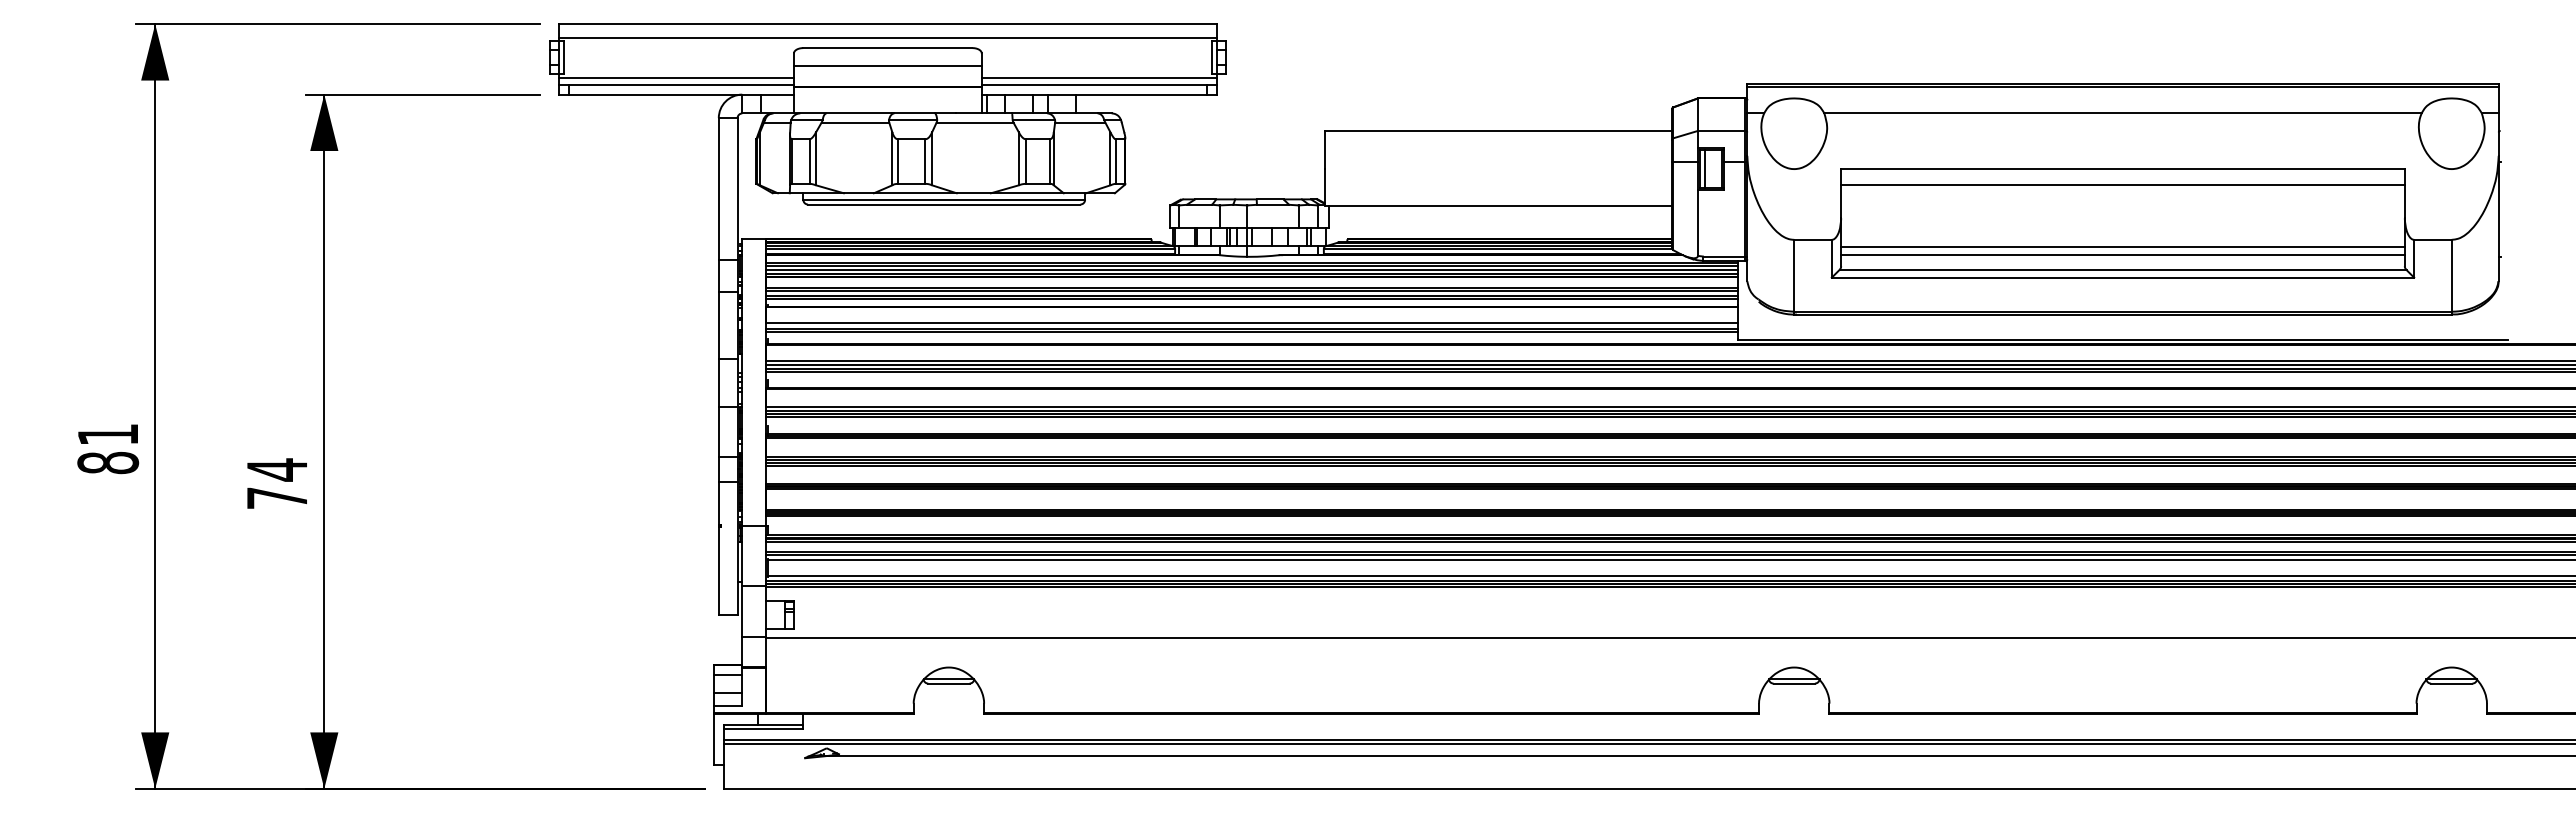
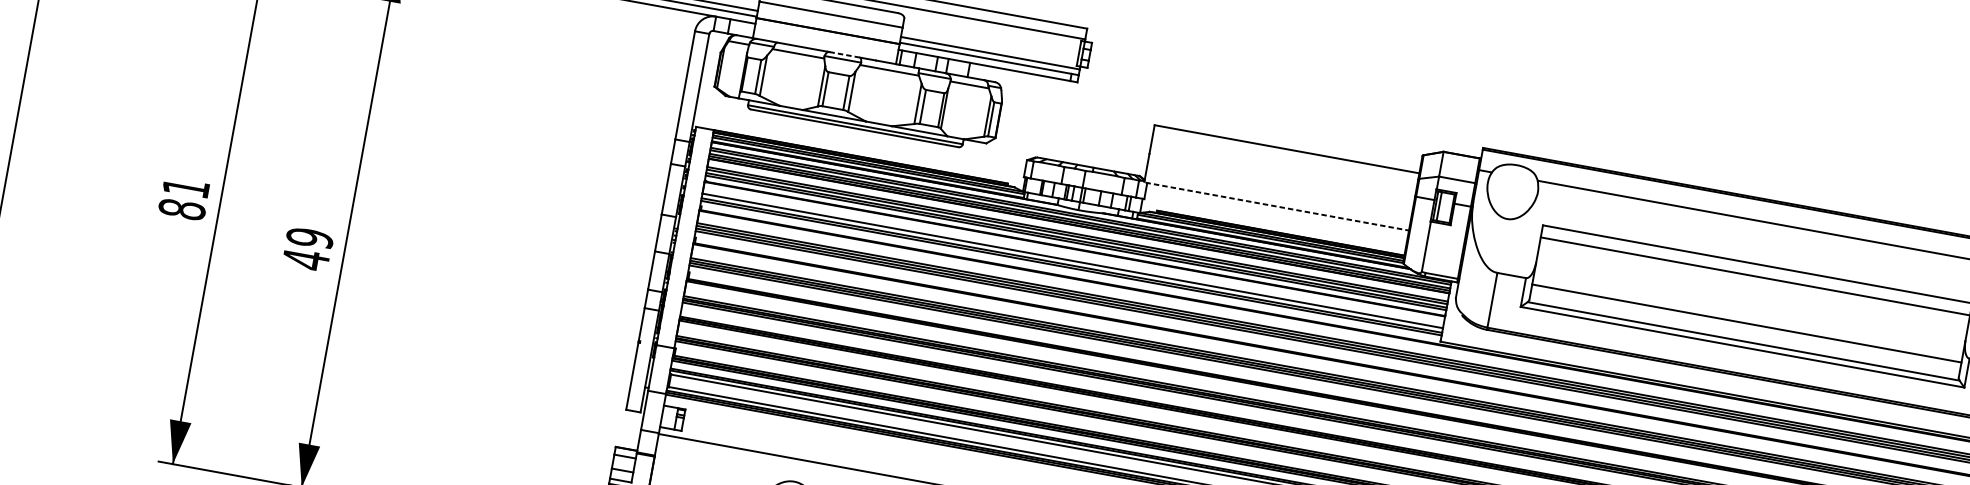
line: (915, 113) -> (845, 55), solid -> dashed
line: (1499, 206) -> (1277, 206), solid -> dashed
line: (2122, 254) -> (1745, 329), removed
text: (277, 484) -> (308, 249), 74 -> 49

